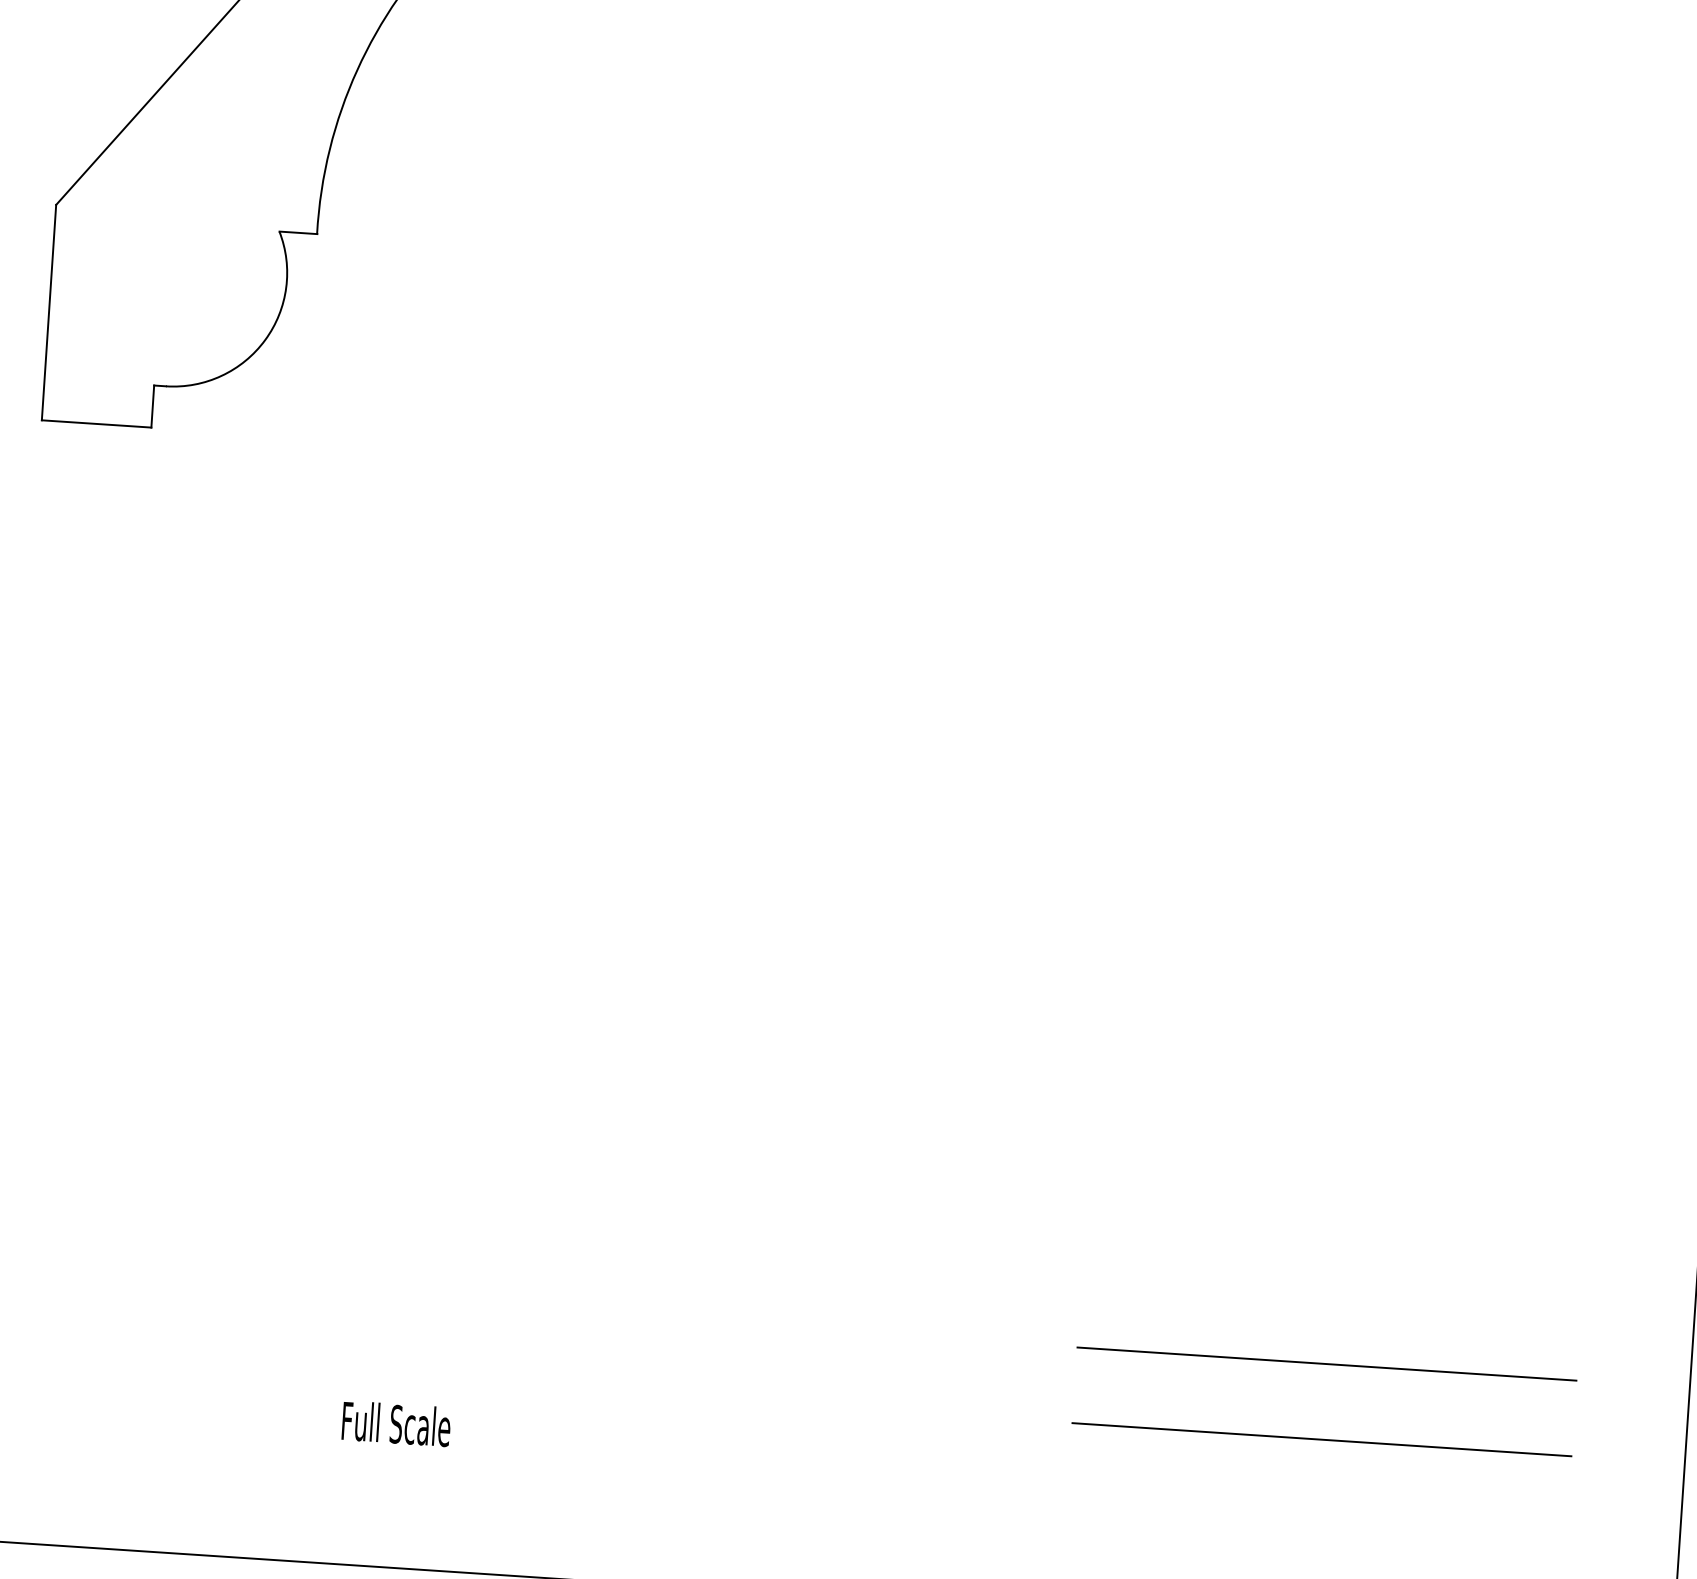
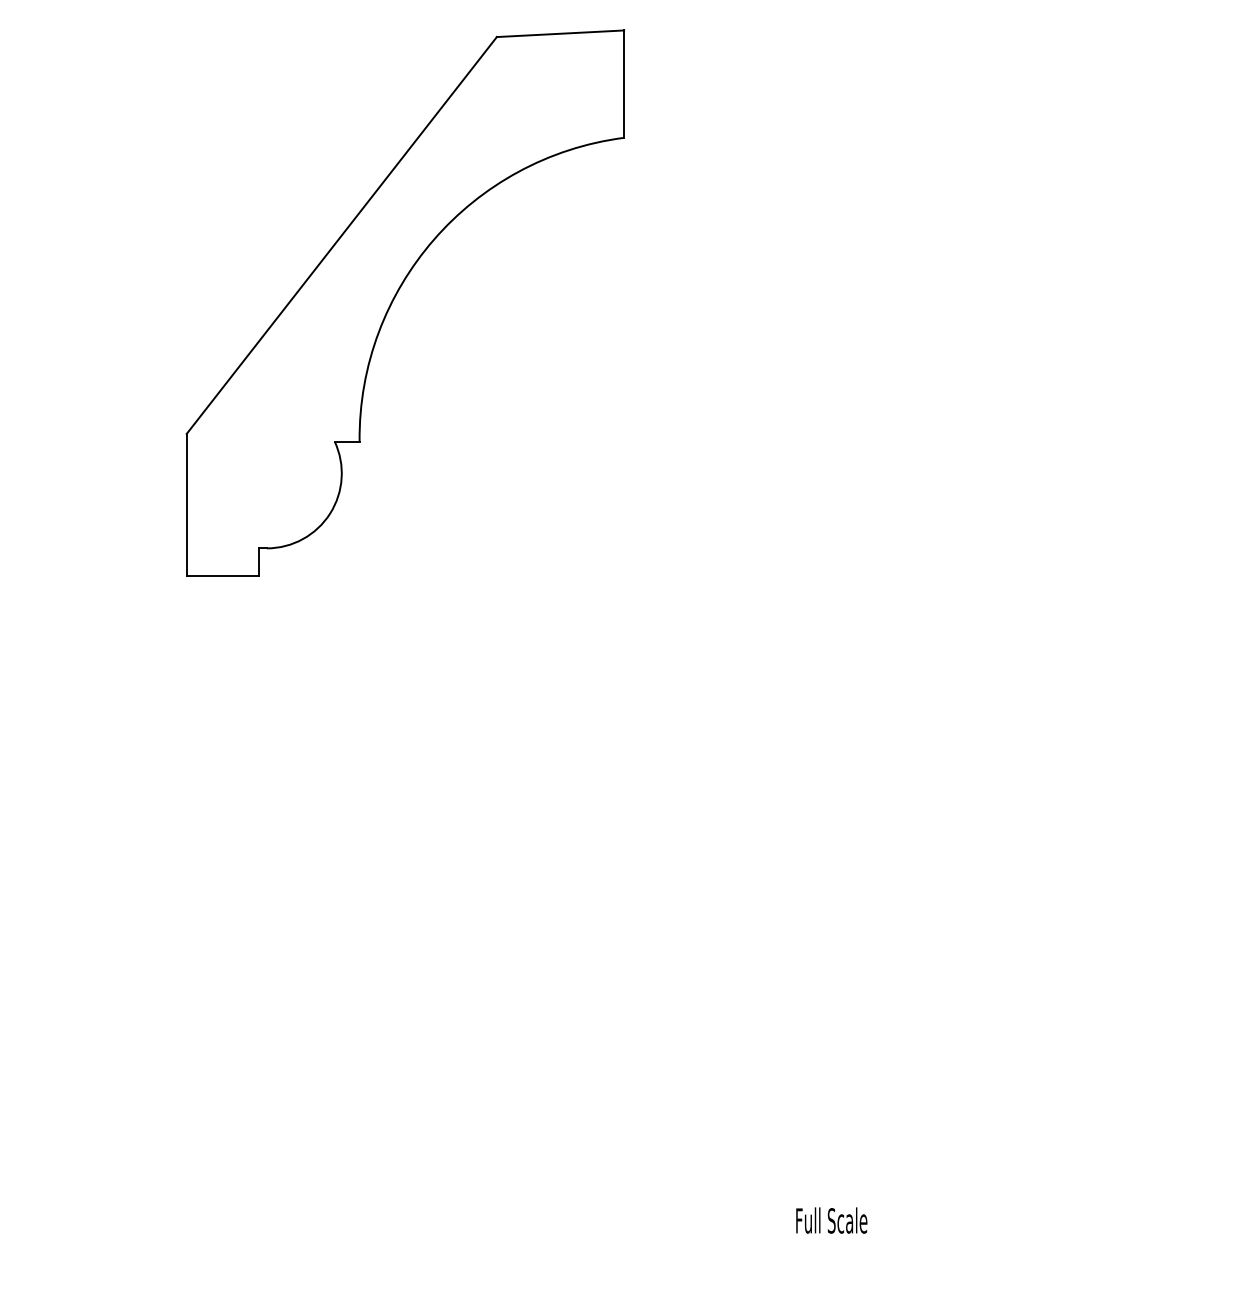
line: (1326, 1363) -> (1072, 1140), removed
text: (396, 1423) -> (831, 1220), moved
line: (1321, 1439) -> (1072, 1190), removed

